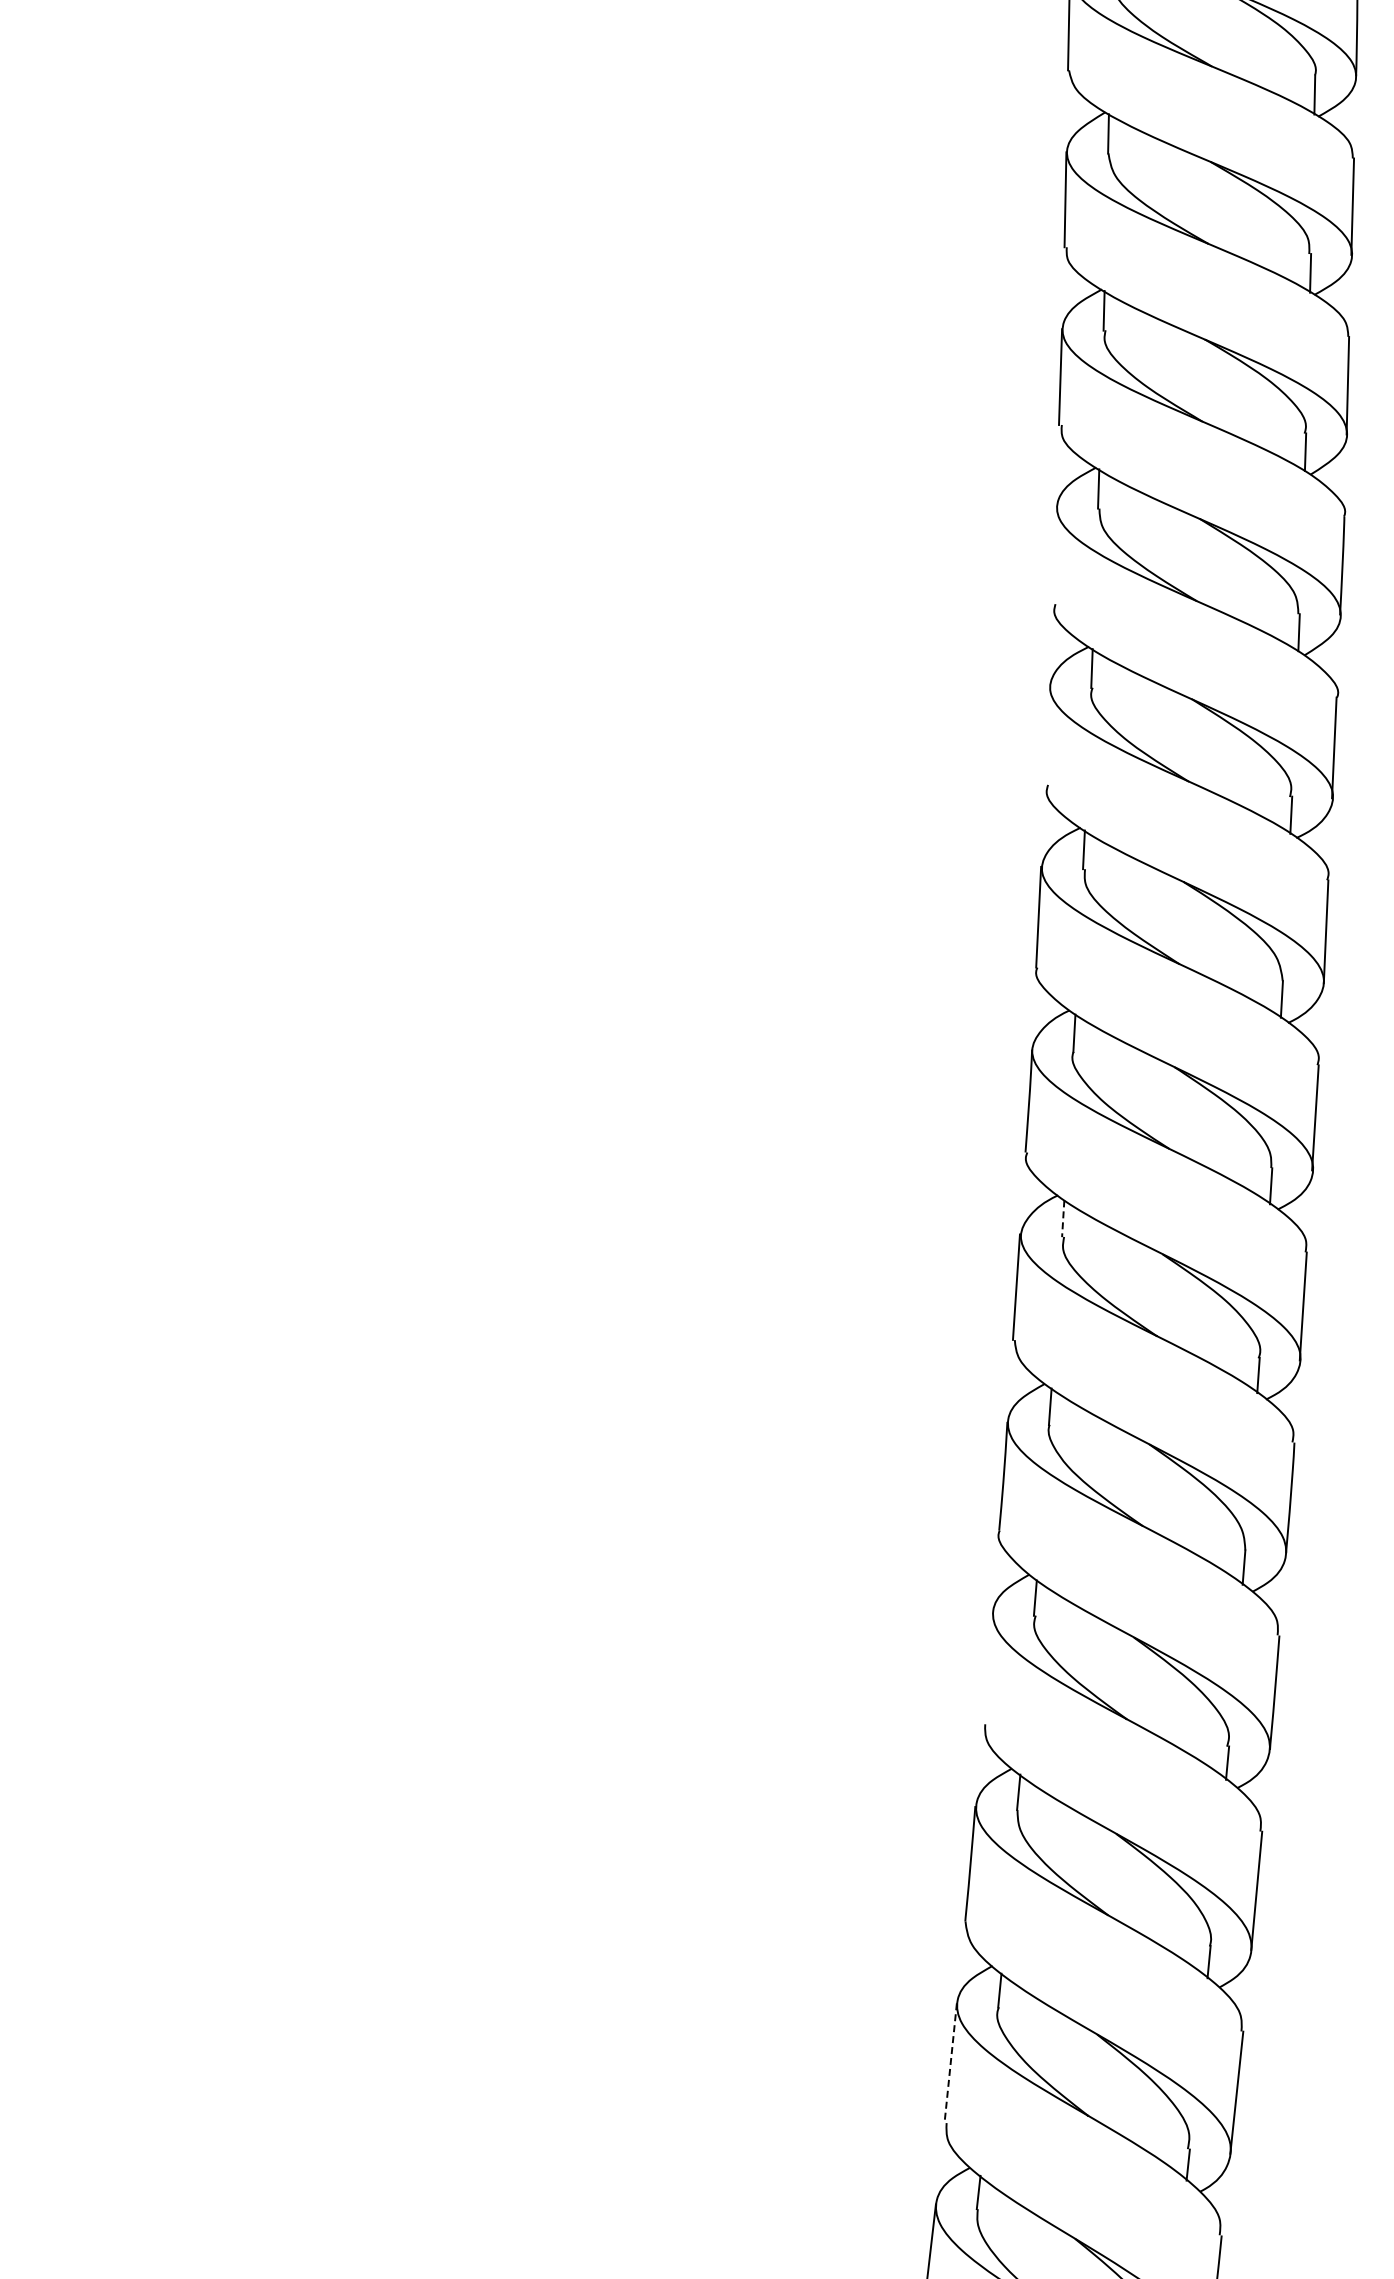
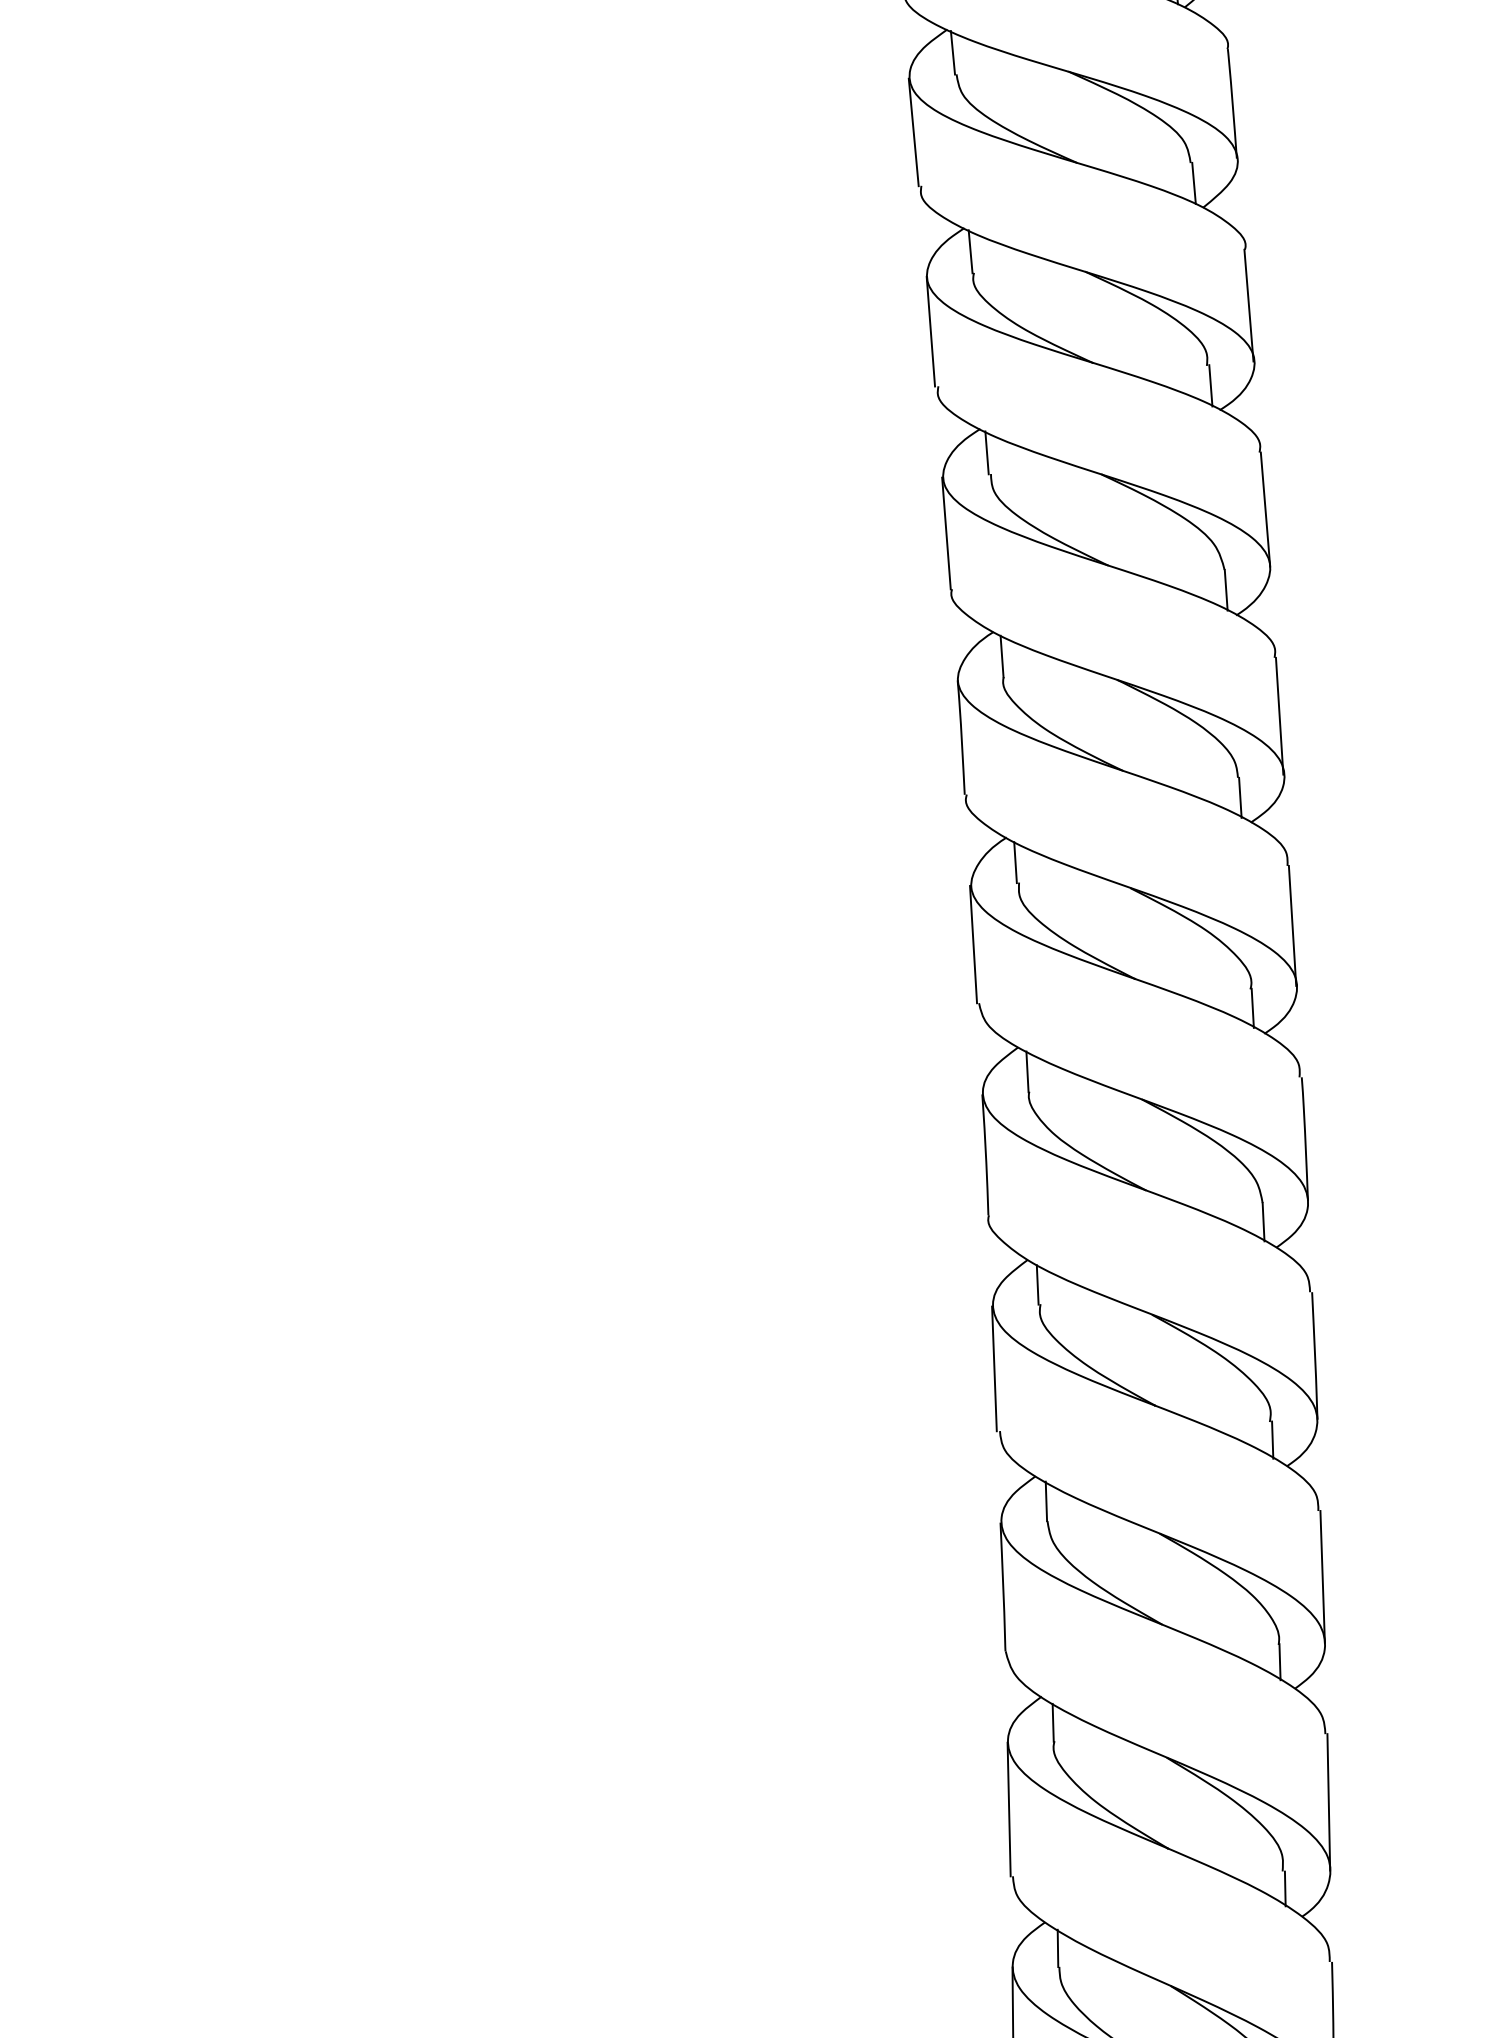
line: (1054, 555) -> (913, 132), added
line: (1047, 735) -> (930, 331), added
line: (1063, 1219) -> (1015, 863), dashed -> solid
line: (987, 1668) -> (994, 1369), added
line: (950, 2063) -> (1008, 1810), dashed -> solid

